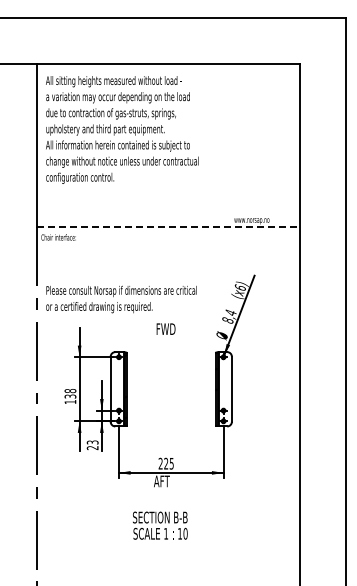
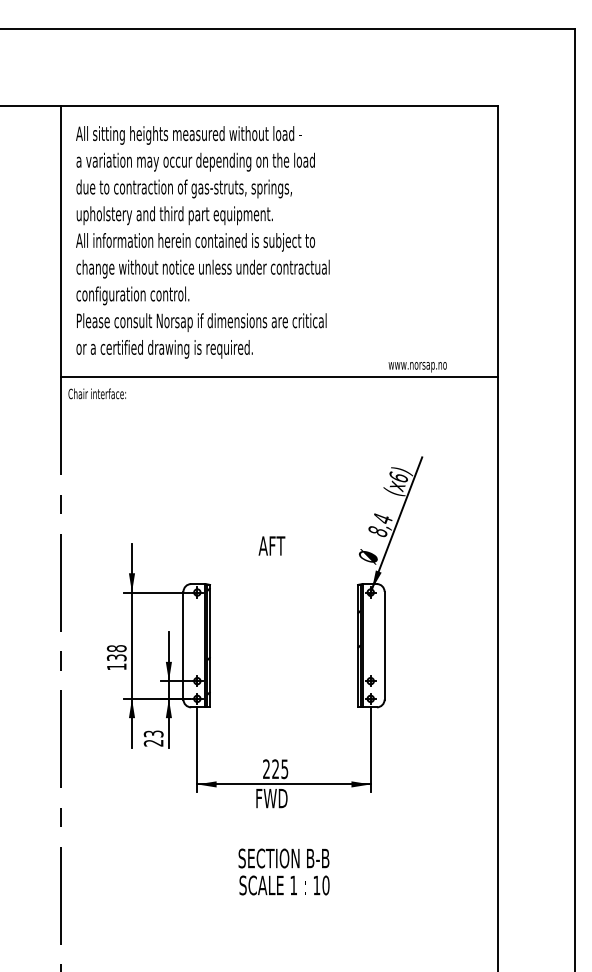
line: (169, 227) -> (281, 377), dashed -> solid
text: (121, 299) -> (201, 335), moved
text: (165, 328) -> (274, 544), FWD -> AFT
text: (163, 481) -> (271, 798), AFT -> FWD
text: (160, 525) -> (284, 871), moved

